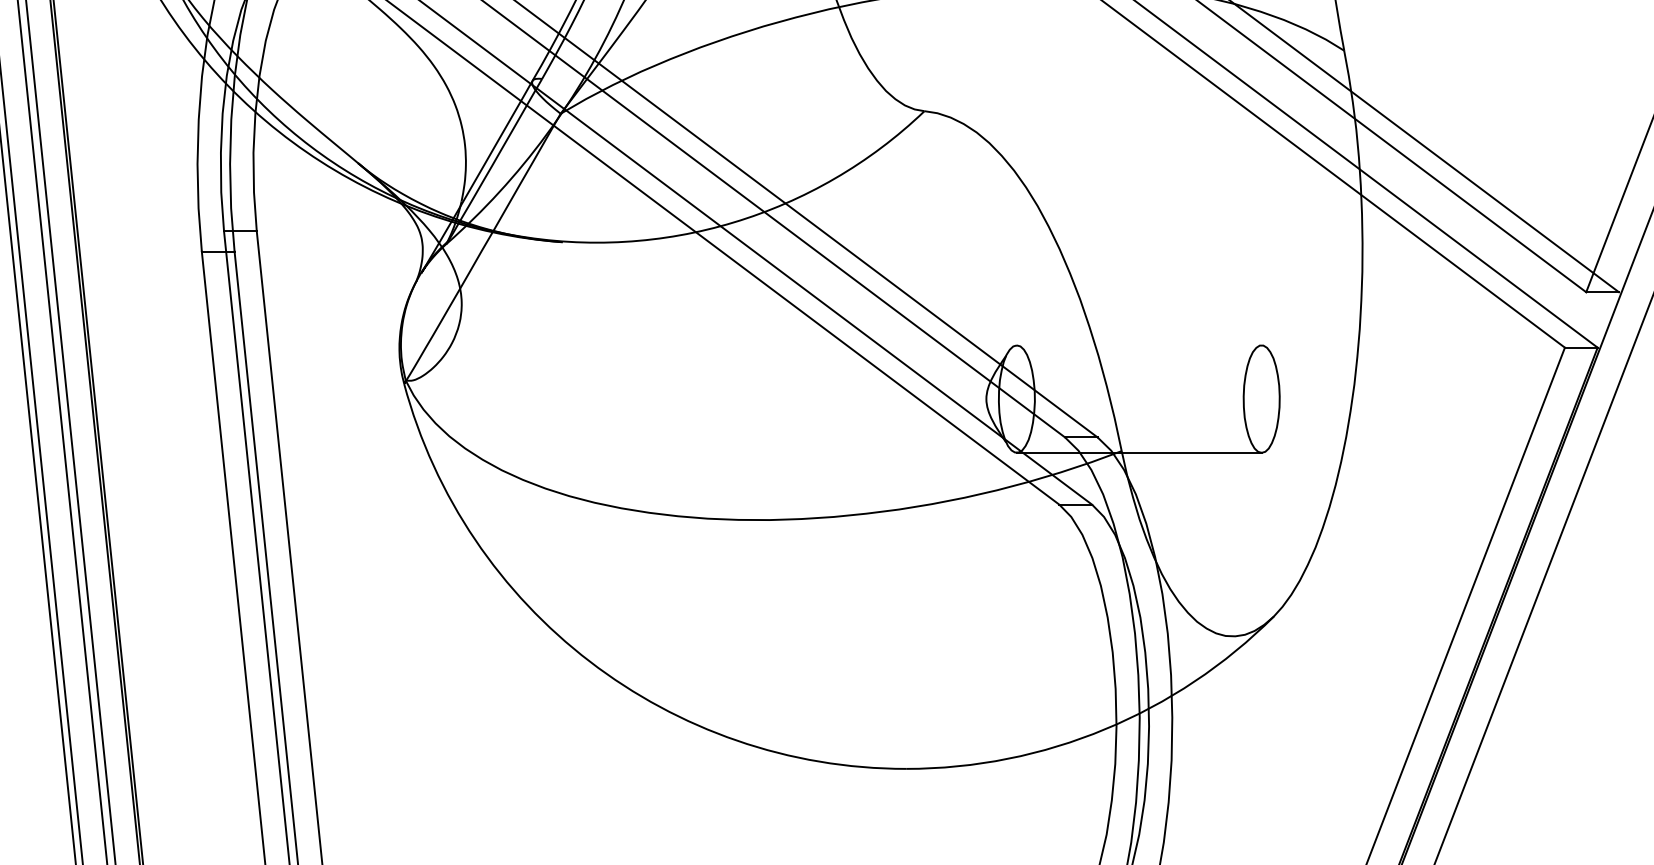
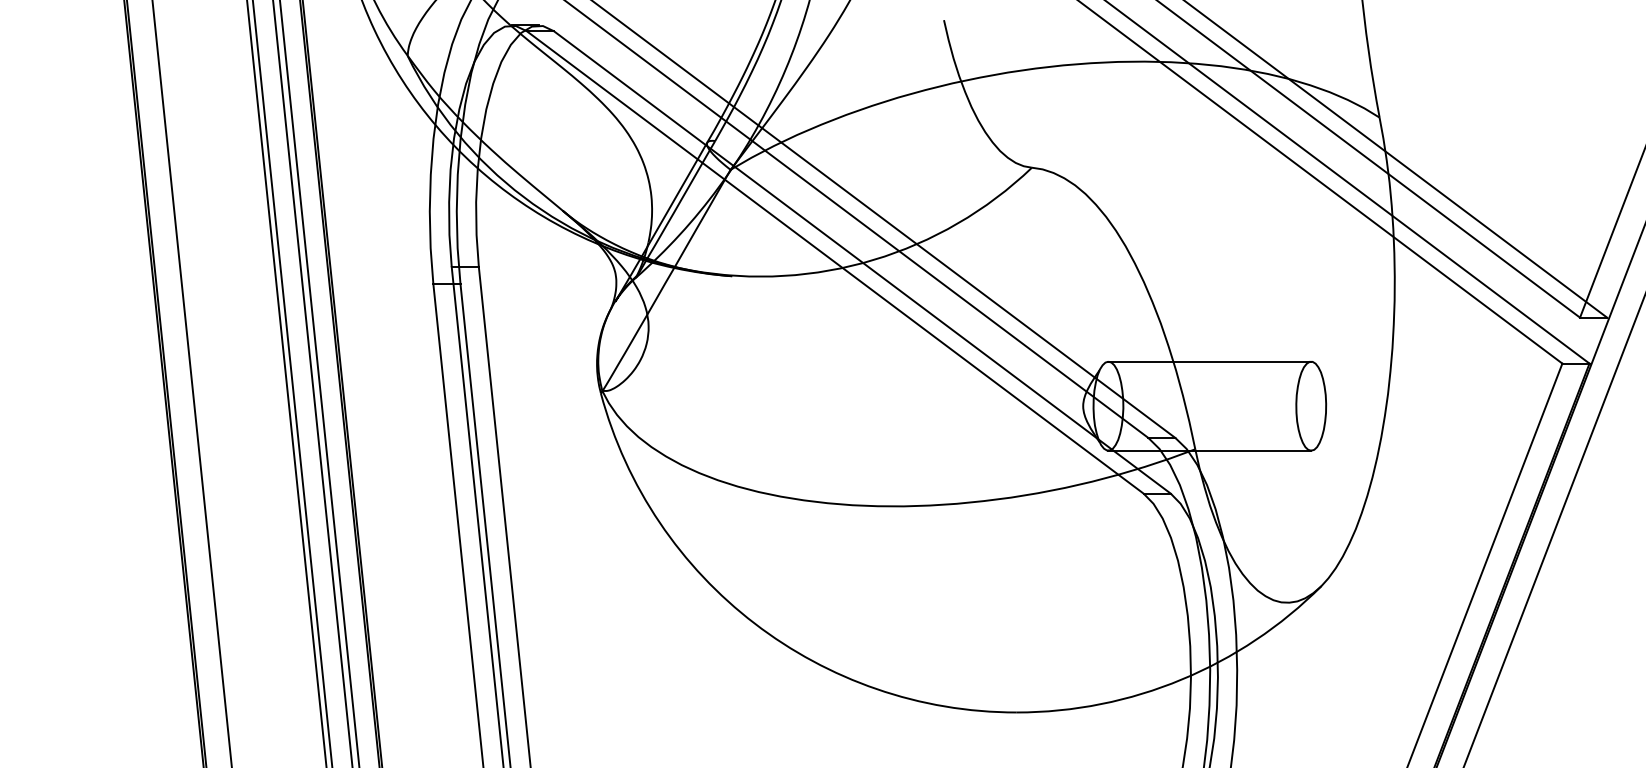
line: (1138, 345) -> (1209, 361), added

